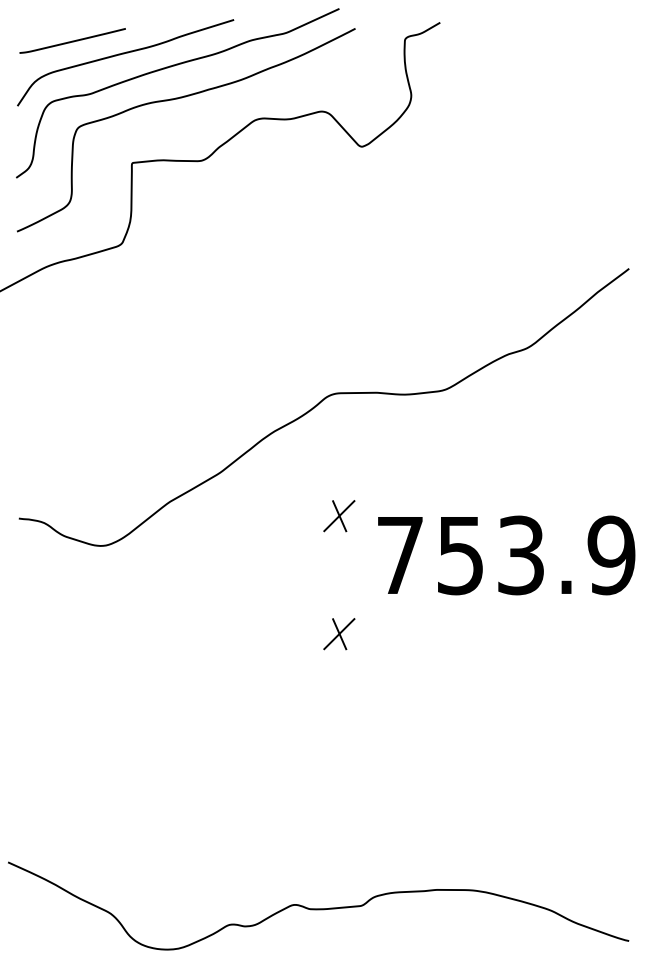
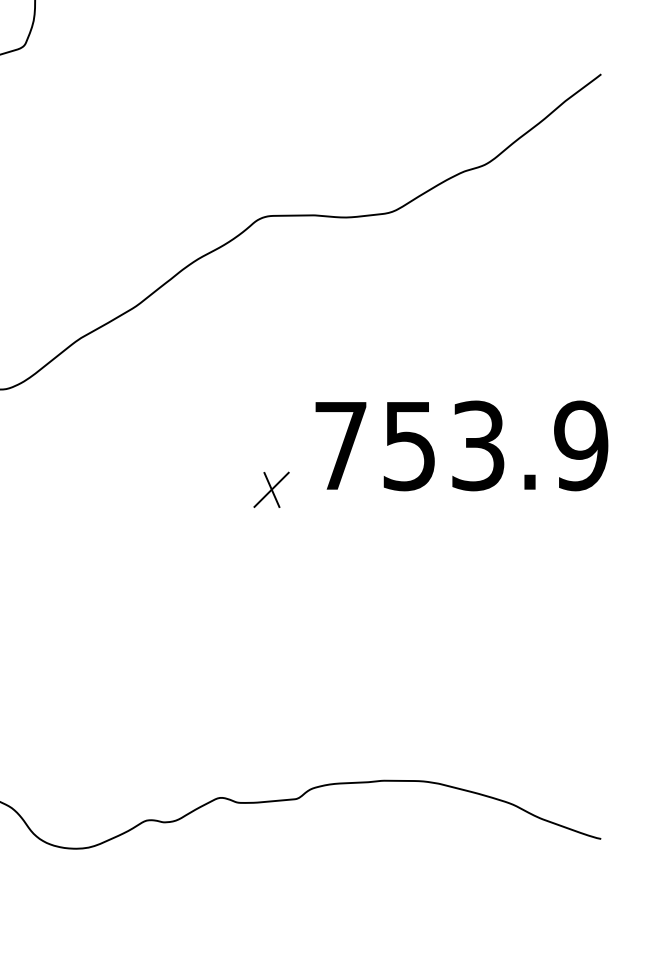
part: (339, 516) -> (271, 356), removed
text: (506, 555) -> (461, 445), moved

